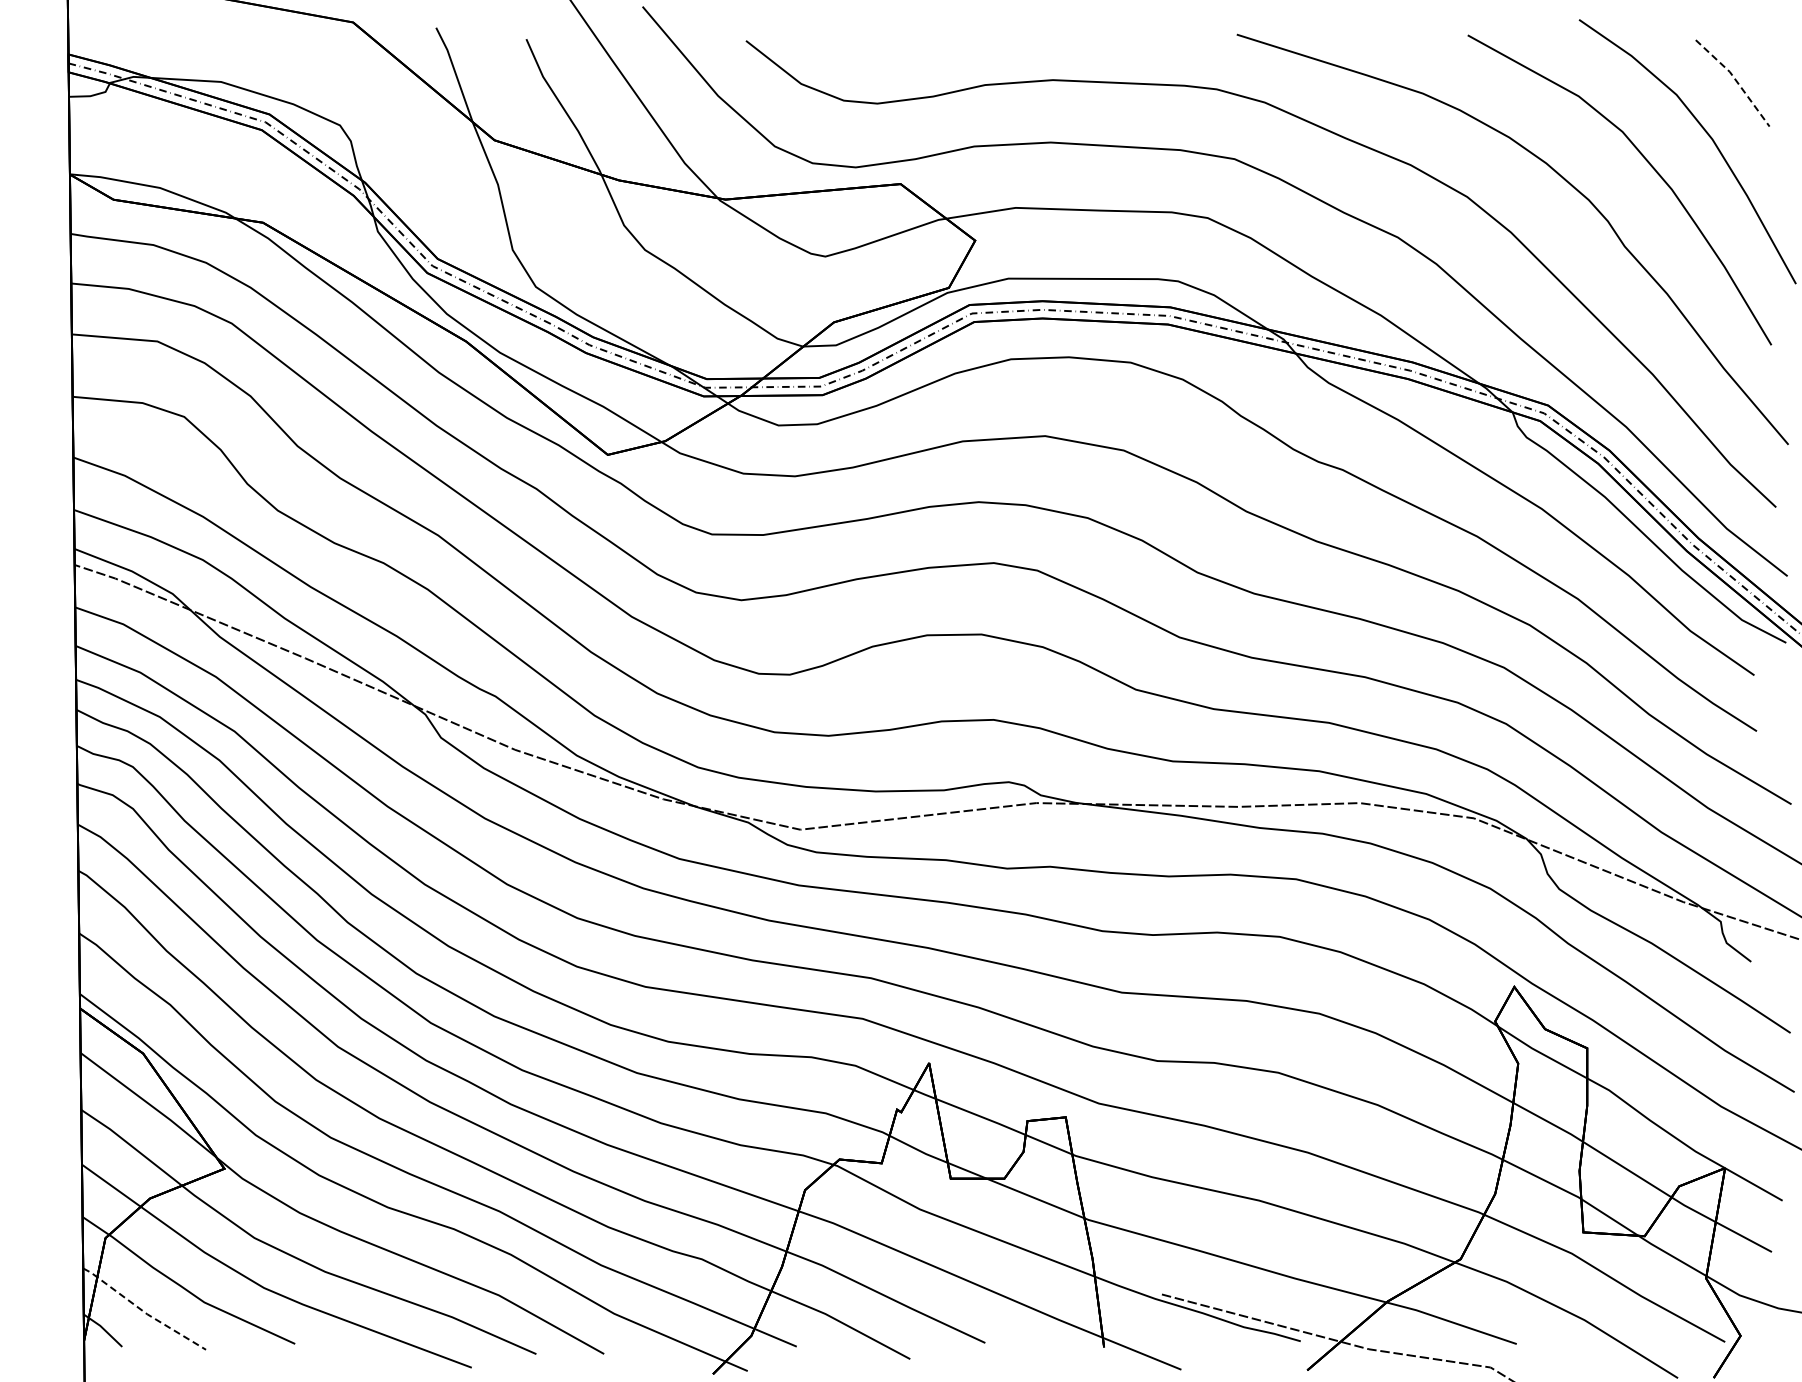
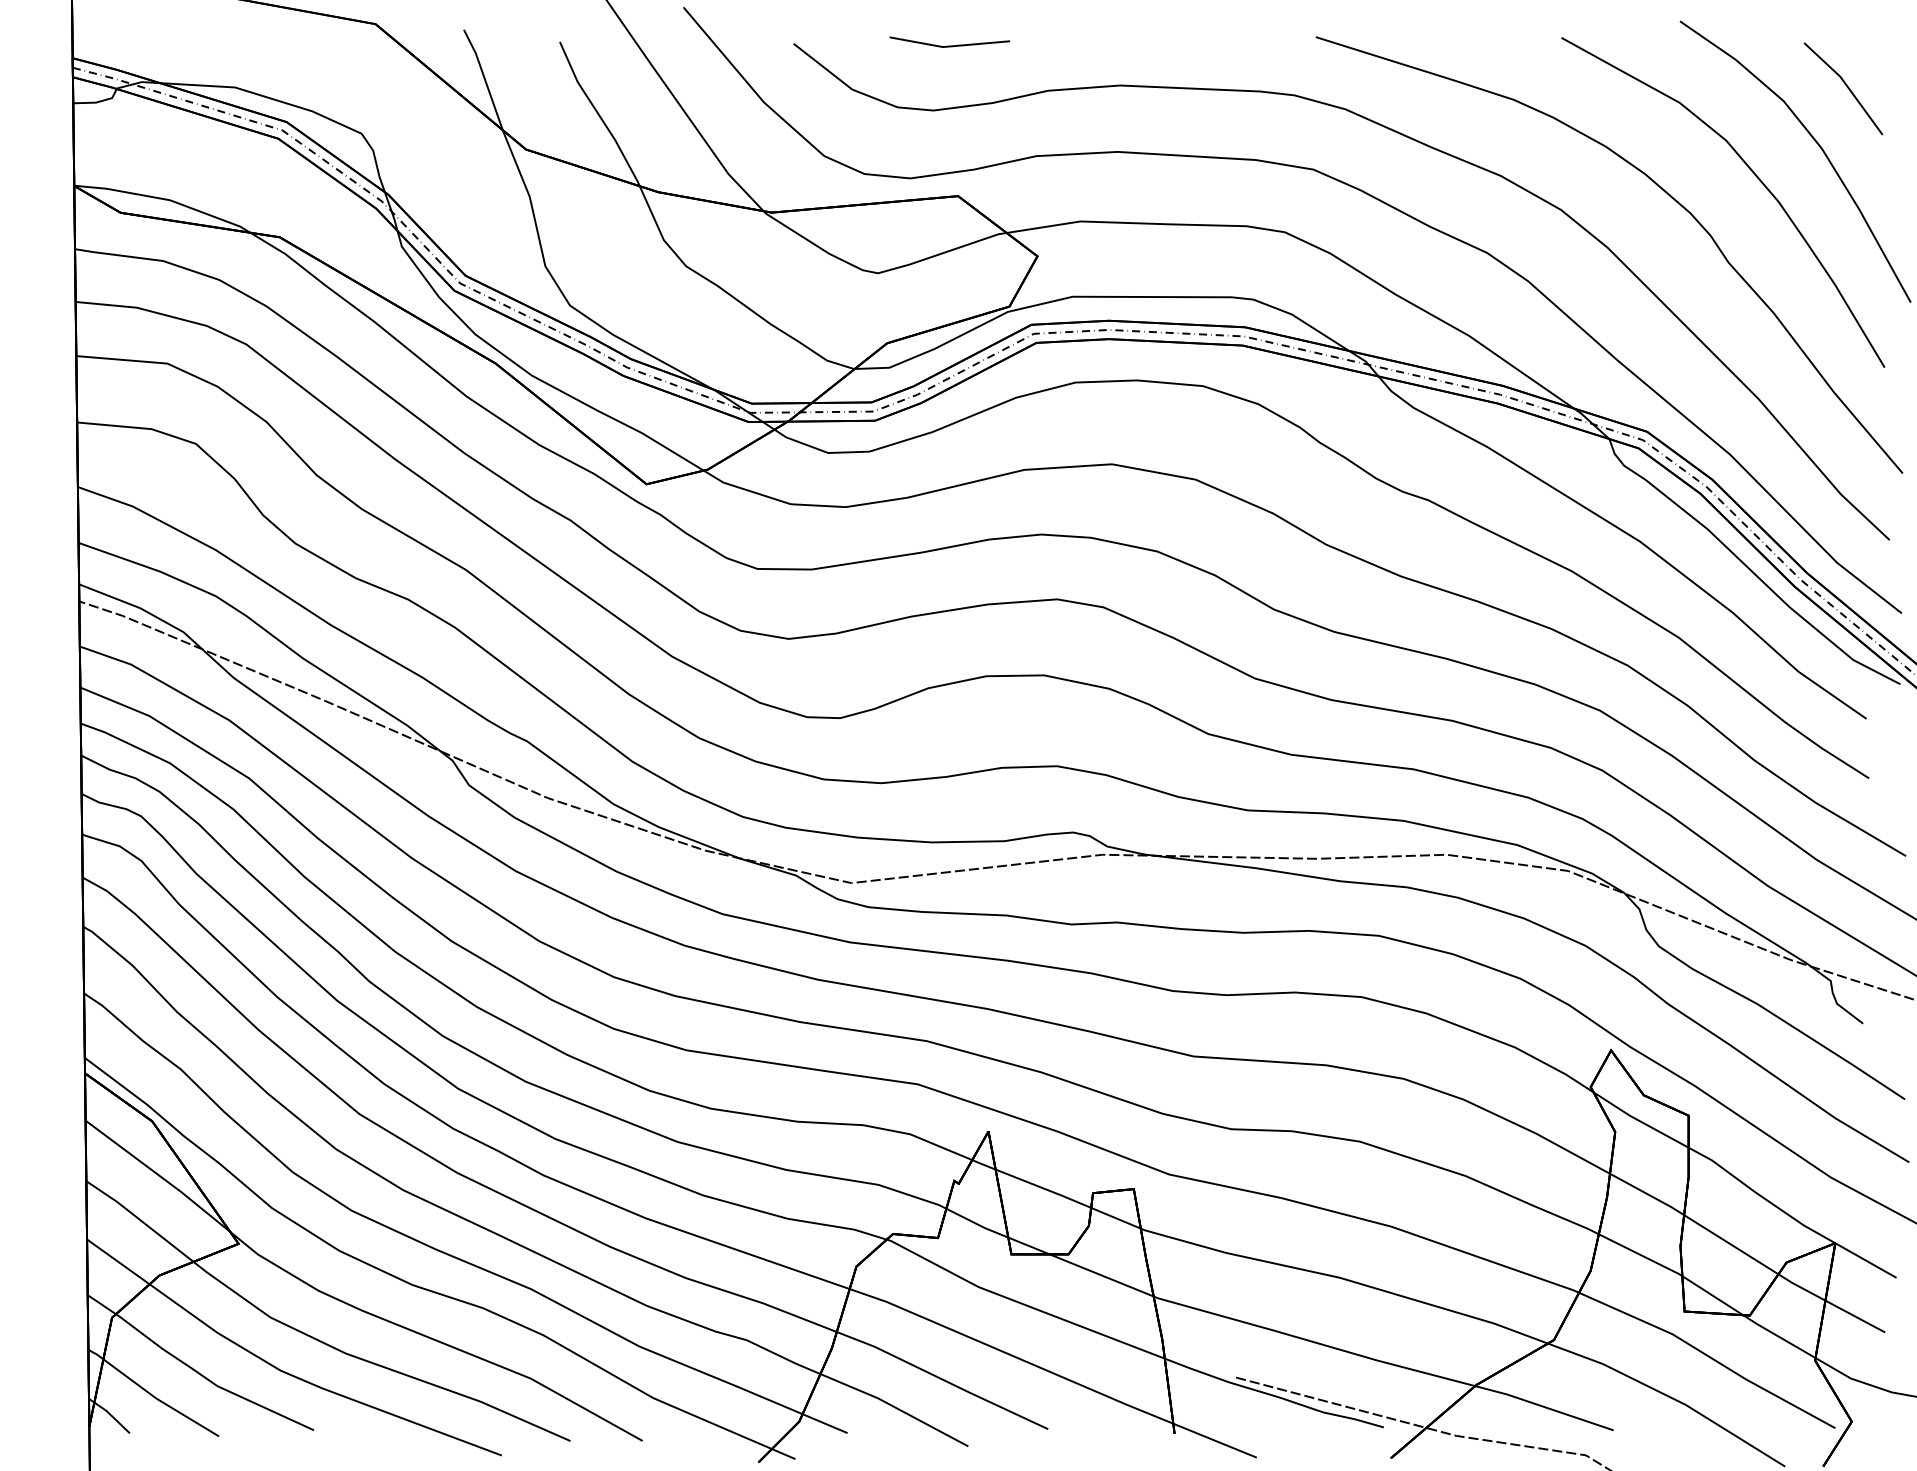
line: (892, 42) -> (949, 45), added
line: (1735, 79) -> (1846, 84), dashed -> solid
line: (143, 1311) -> (152, 1395), dashed -> solid

